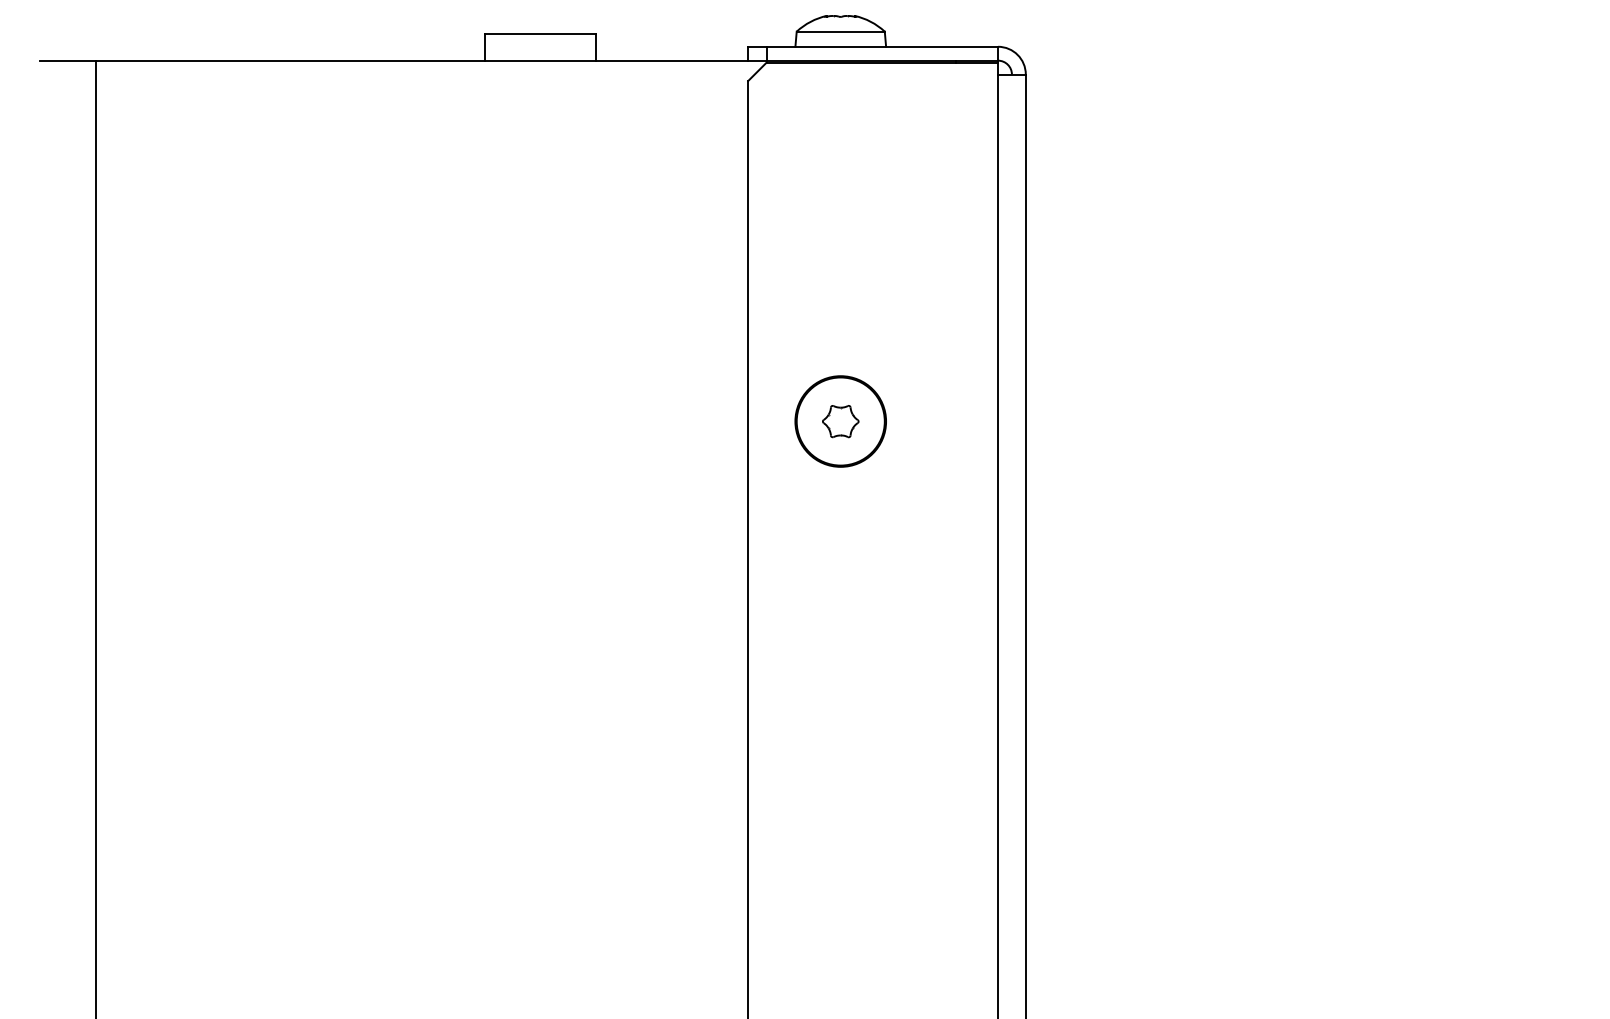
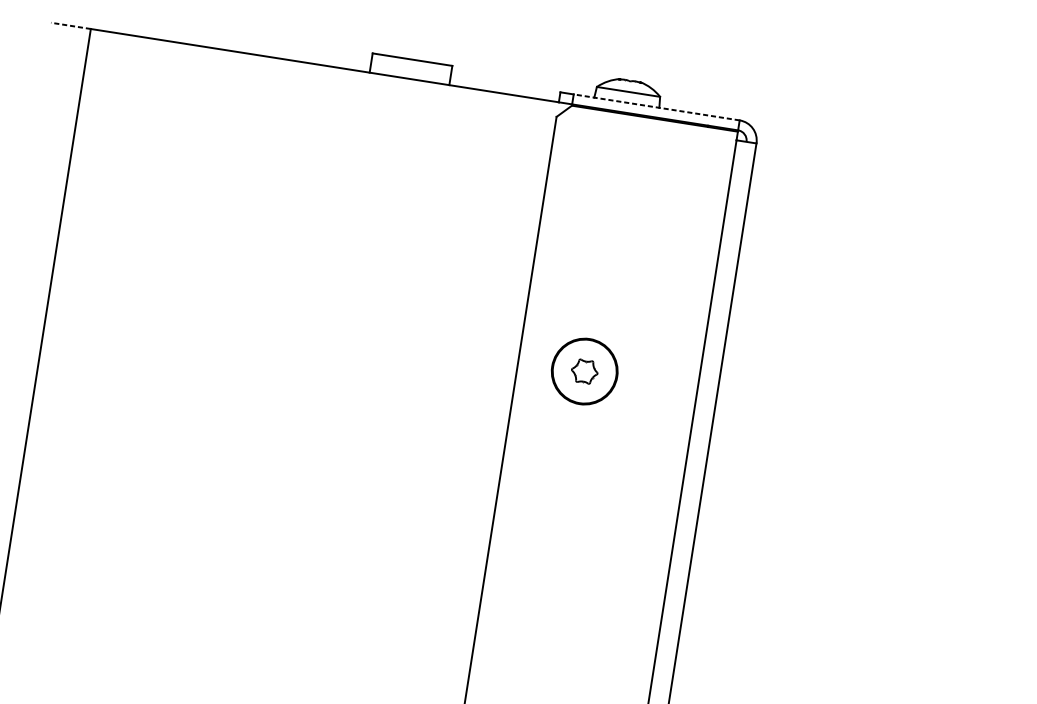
line: (882, 46) -> (656, 107), solid -> dashed
line: (68, 60) -> (71, 25), solid -> dashed

